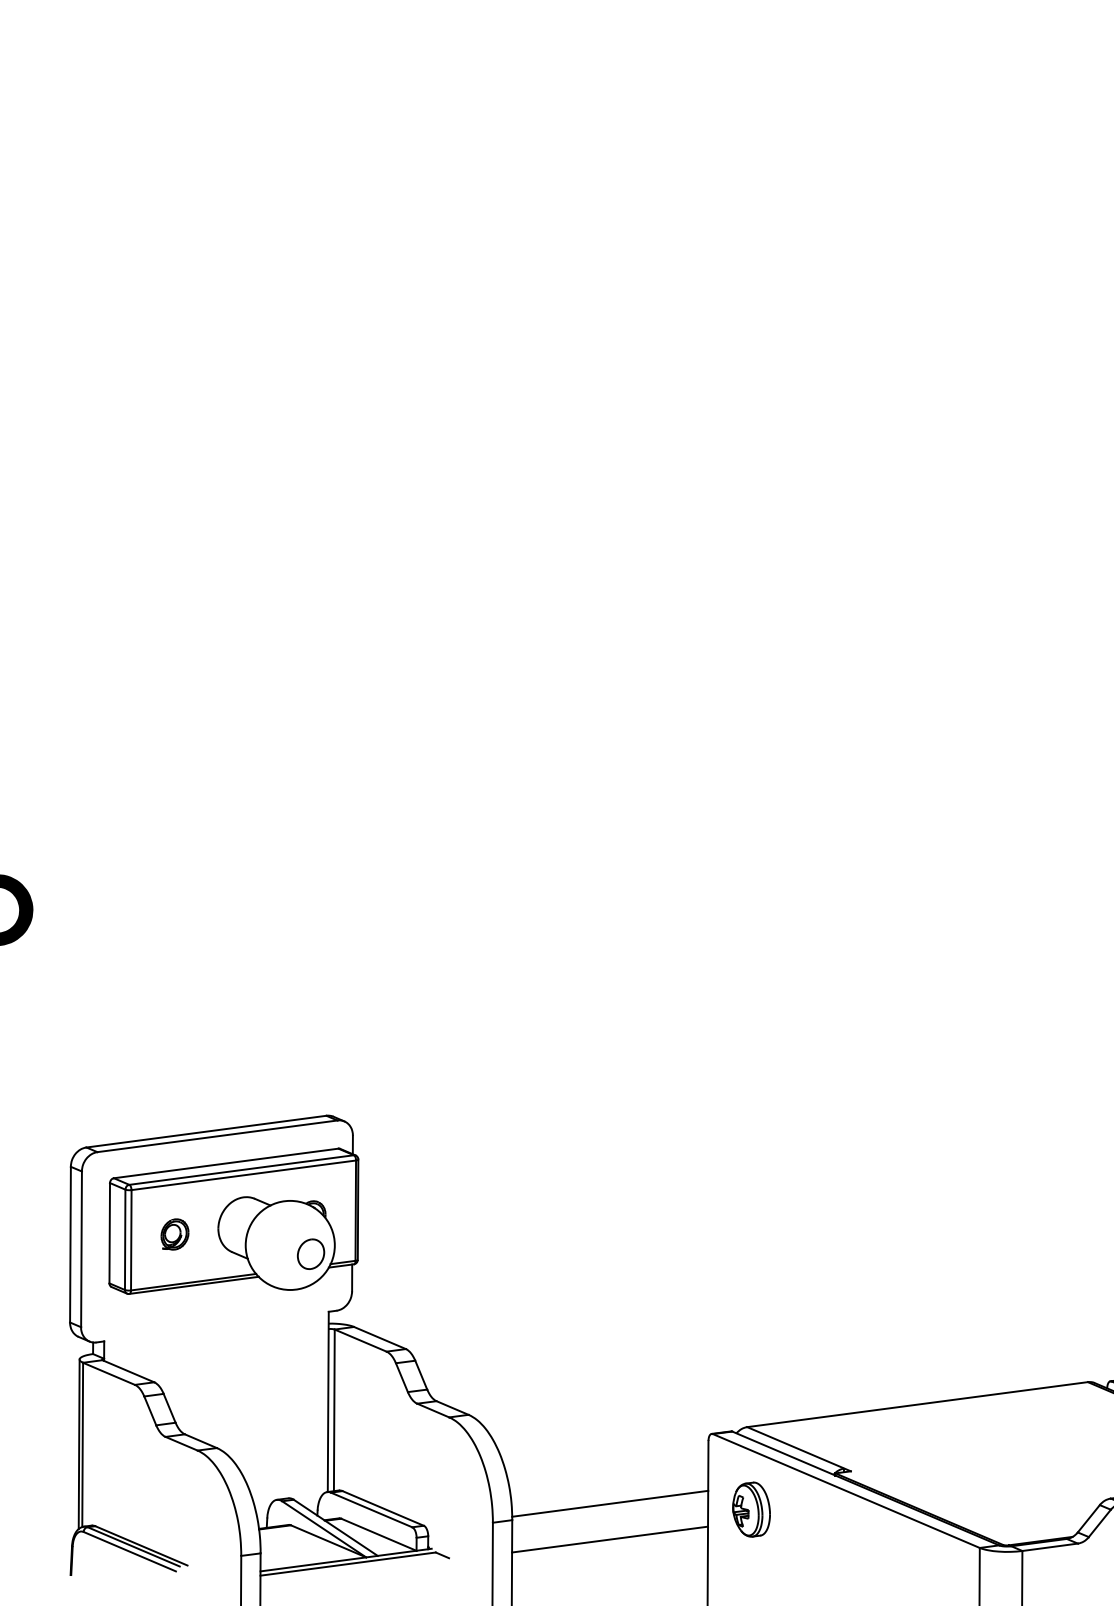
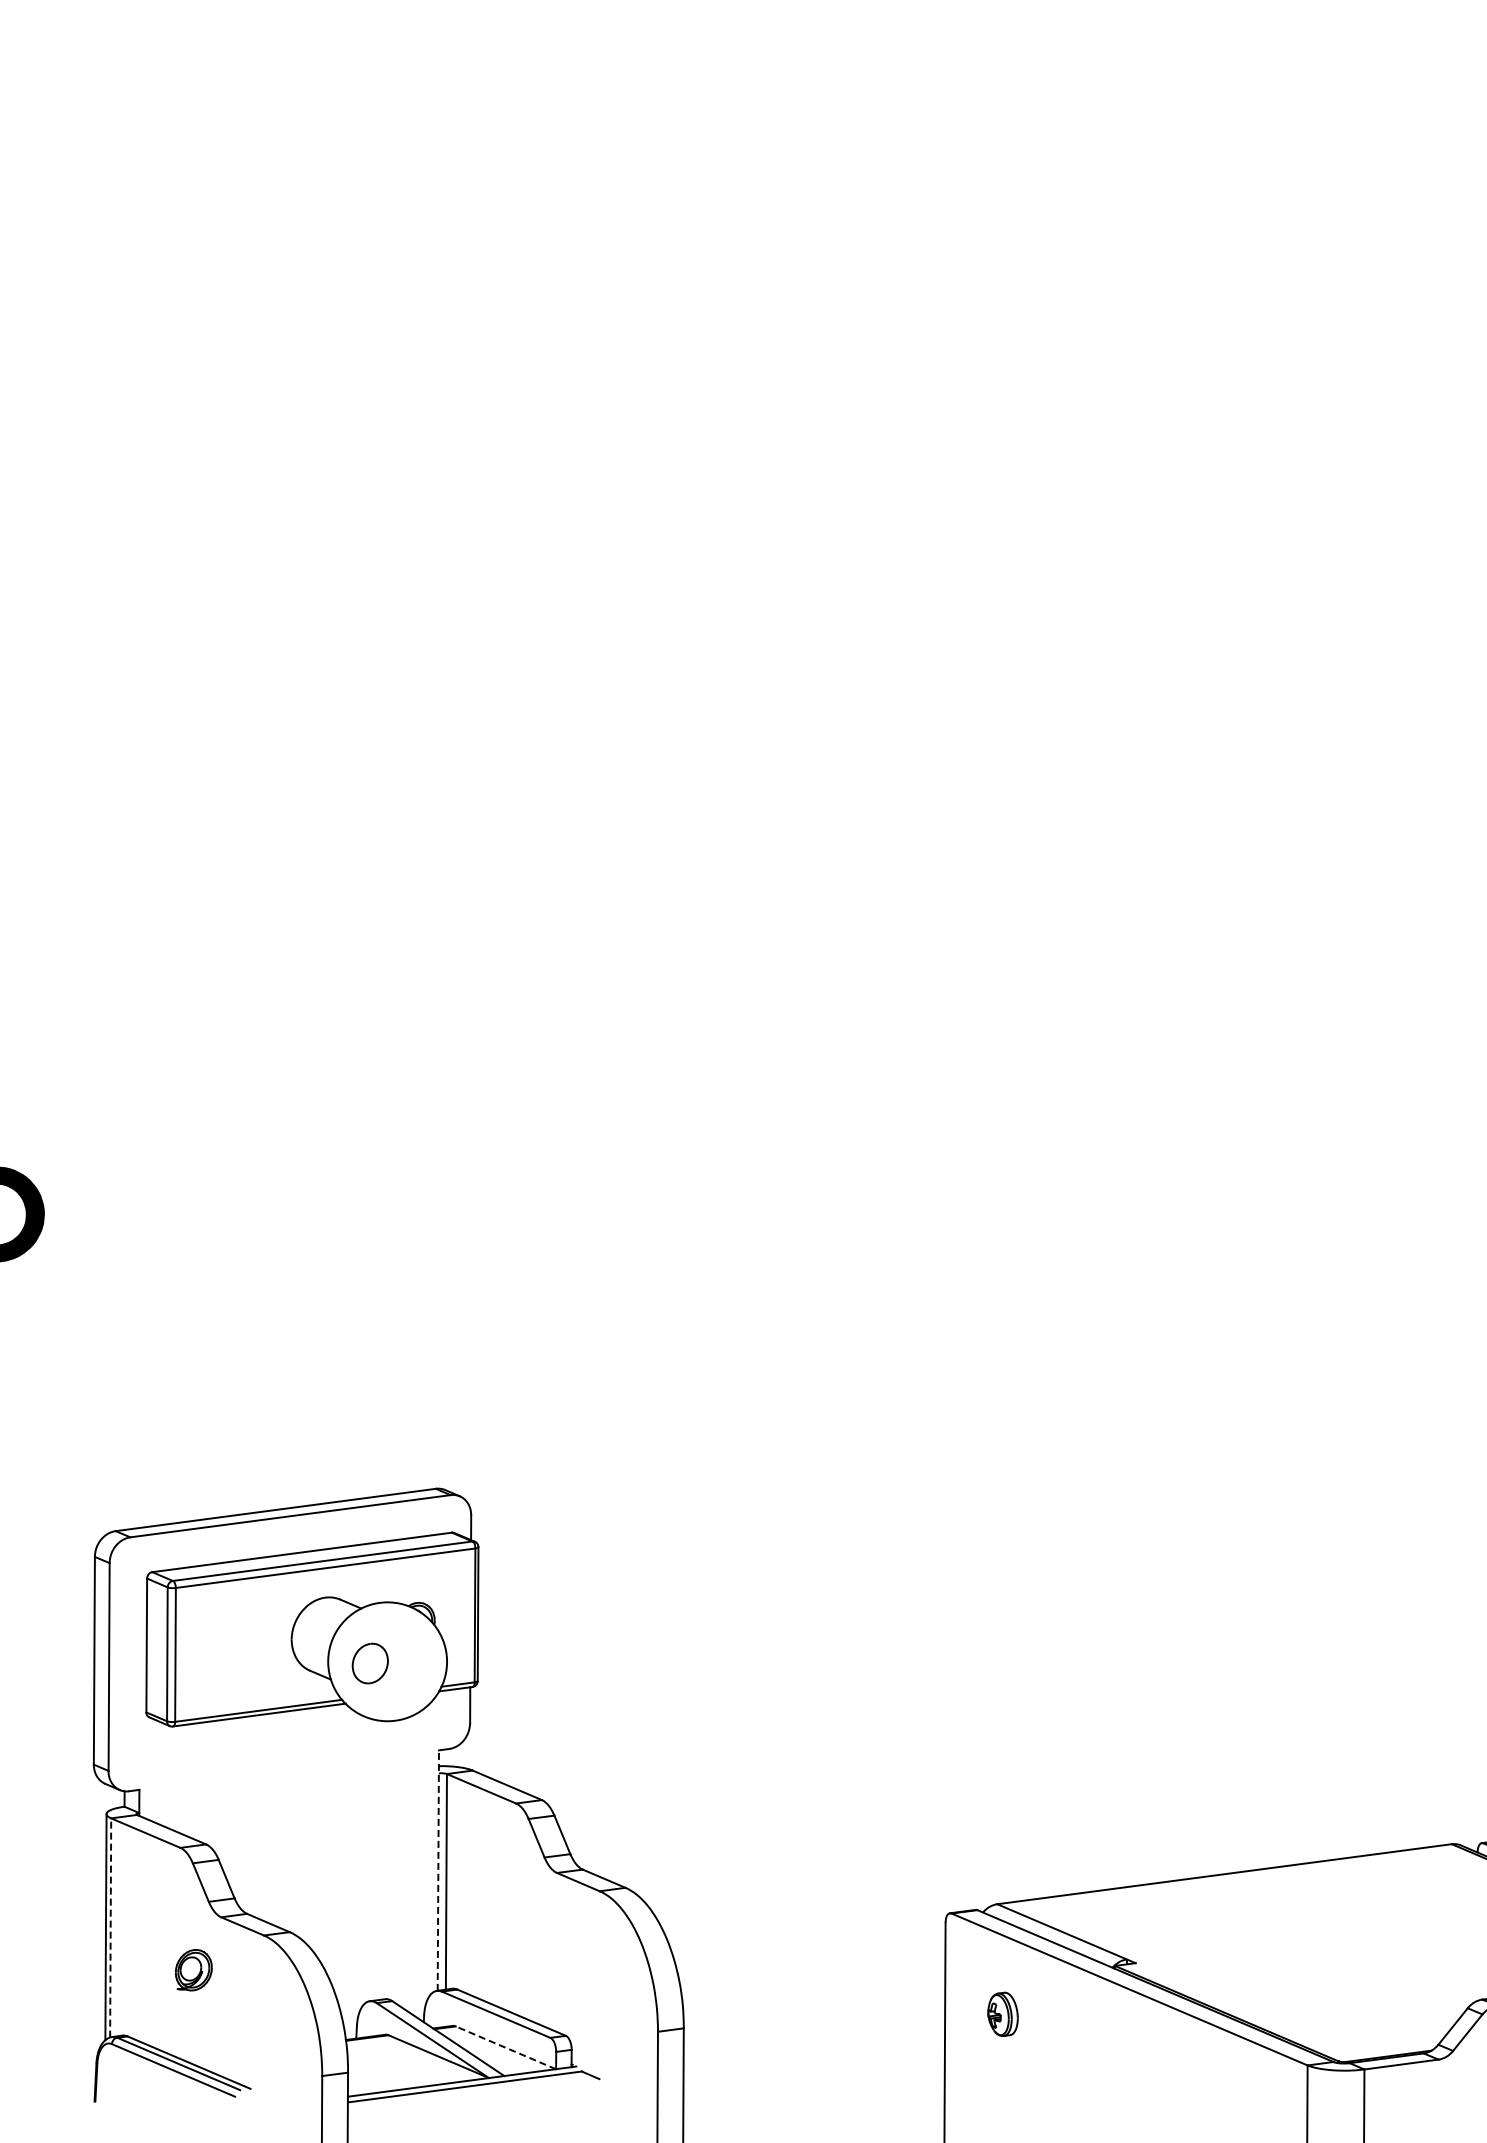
part: (174, 1234) -> (193, 1970), moved
part: (310, 1254) -> (369, 1663), moved
line: (328, 1401) -> (438, 1870), solid -> dashed
line: (82, 1445) -> (110, 1928), solid -> dashed
line: (610, 1503) -> (814, 2006), removed
part: (751, 1509) -> (1002, 2014), size x0.6
line: (378, 1534) -> (505, 2047), solid -> dashed
line: (610, 1539) -> (814, 2054), removed

